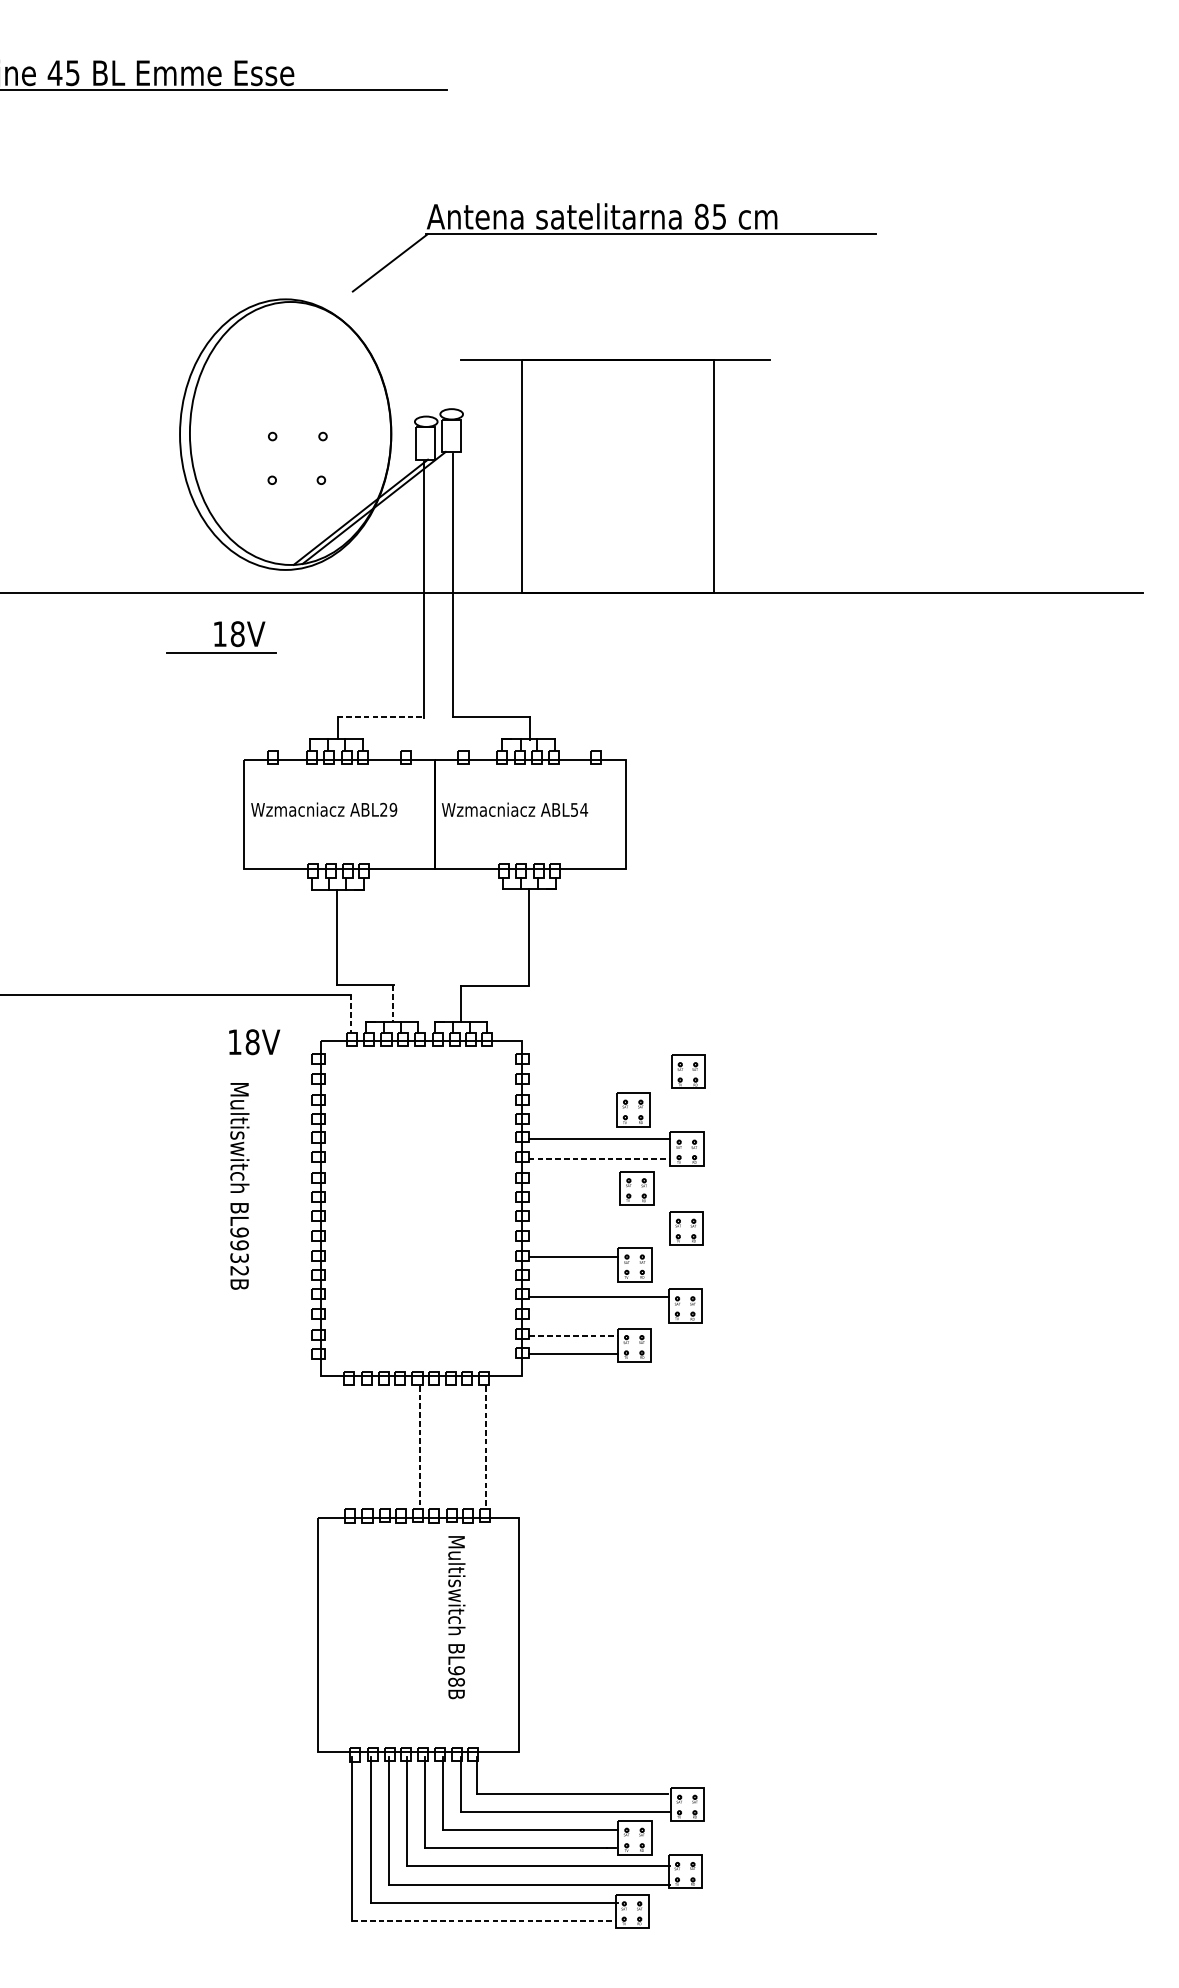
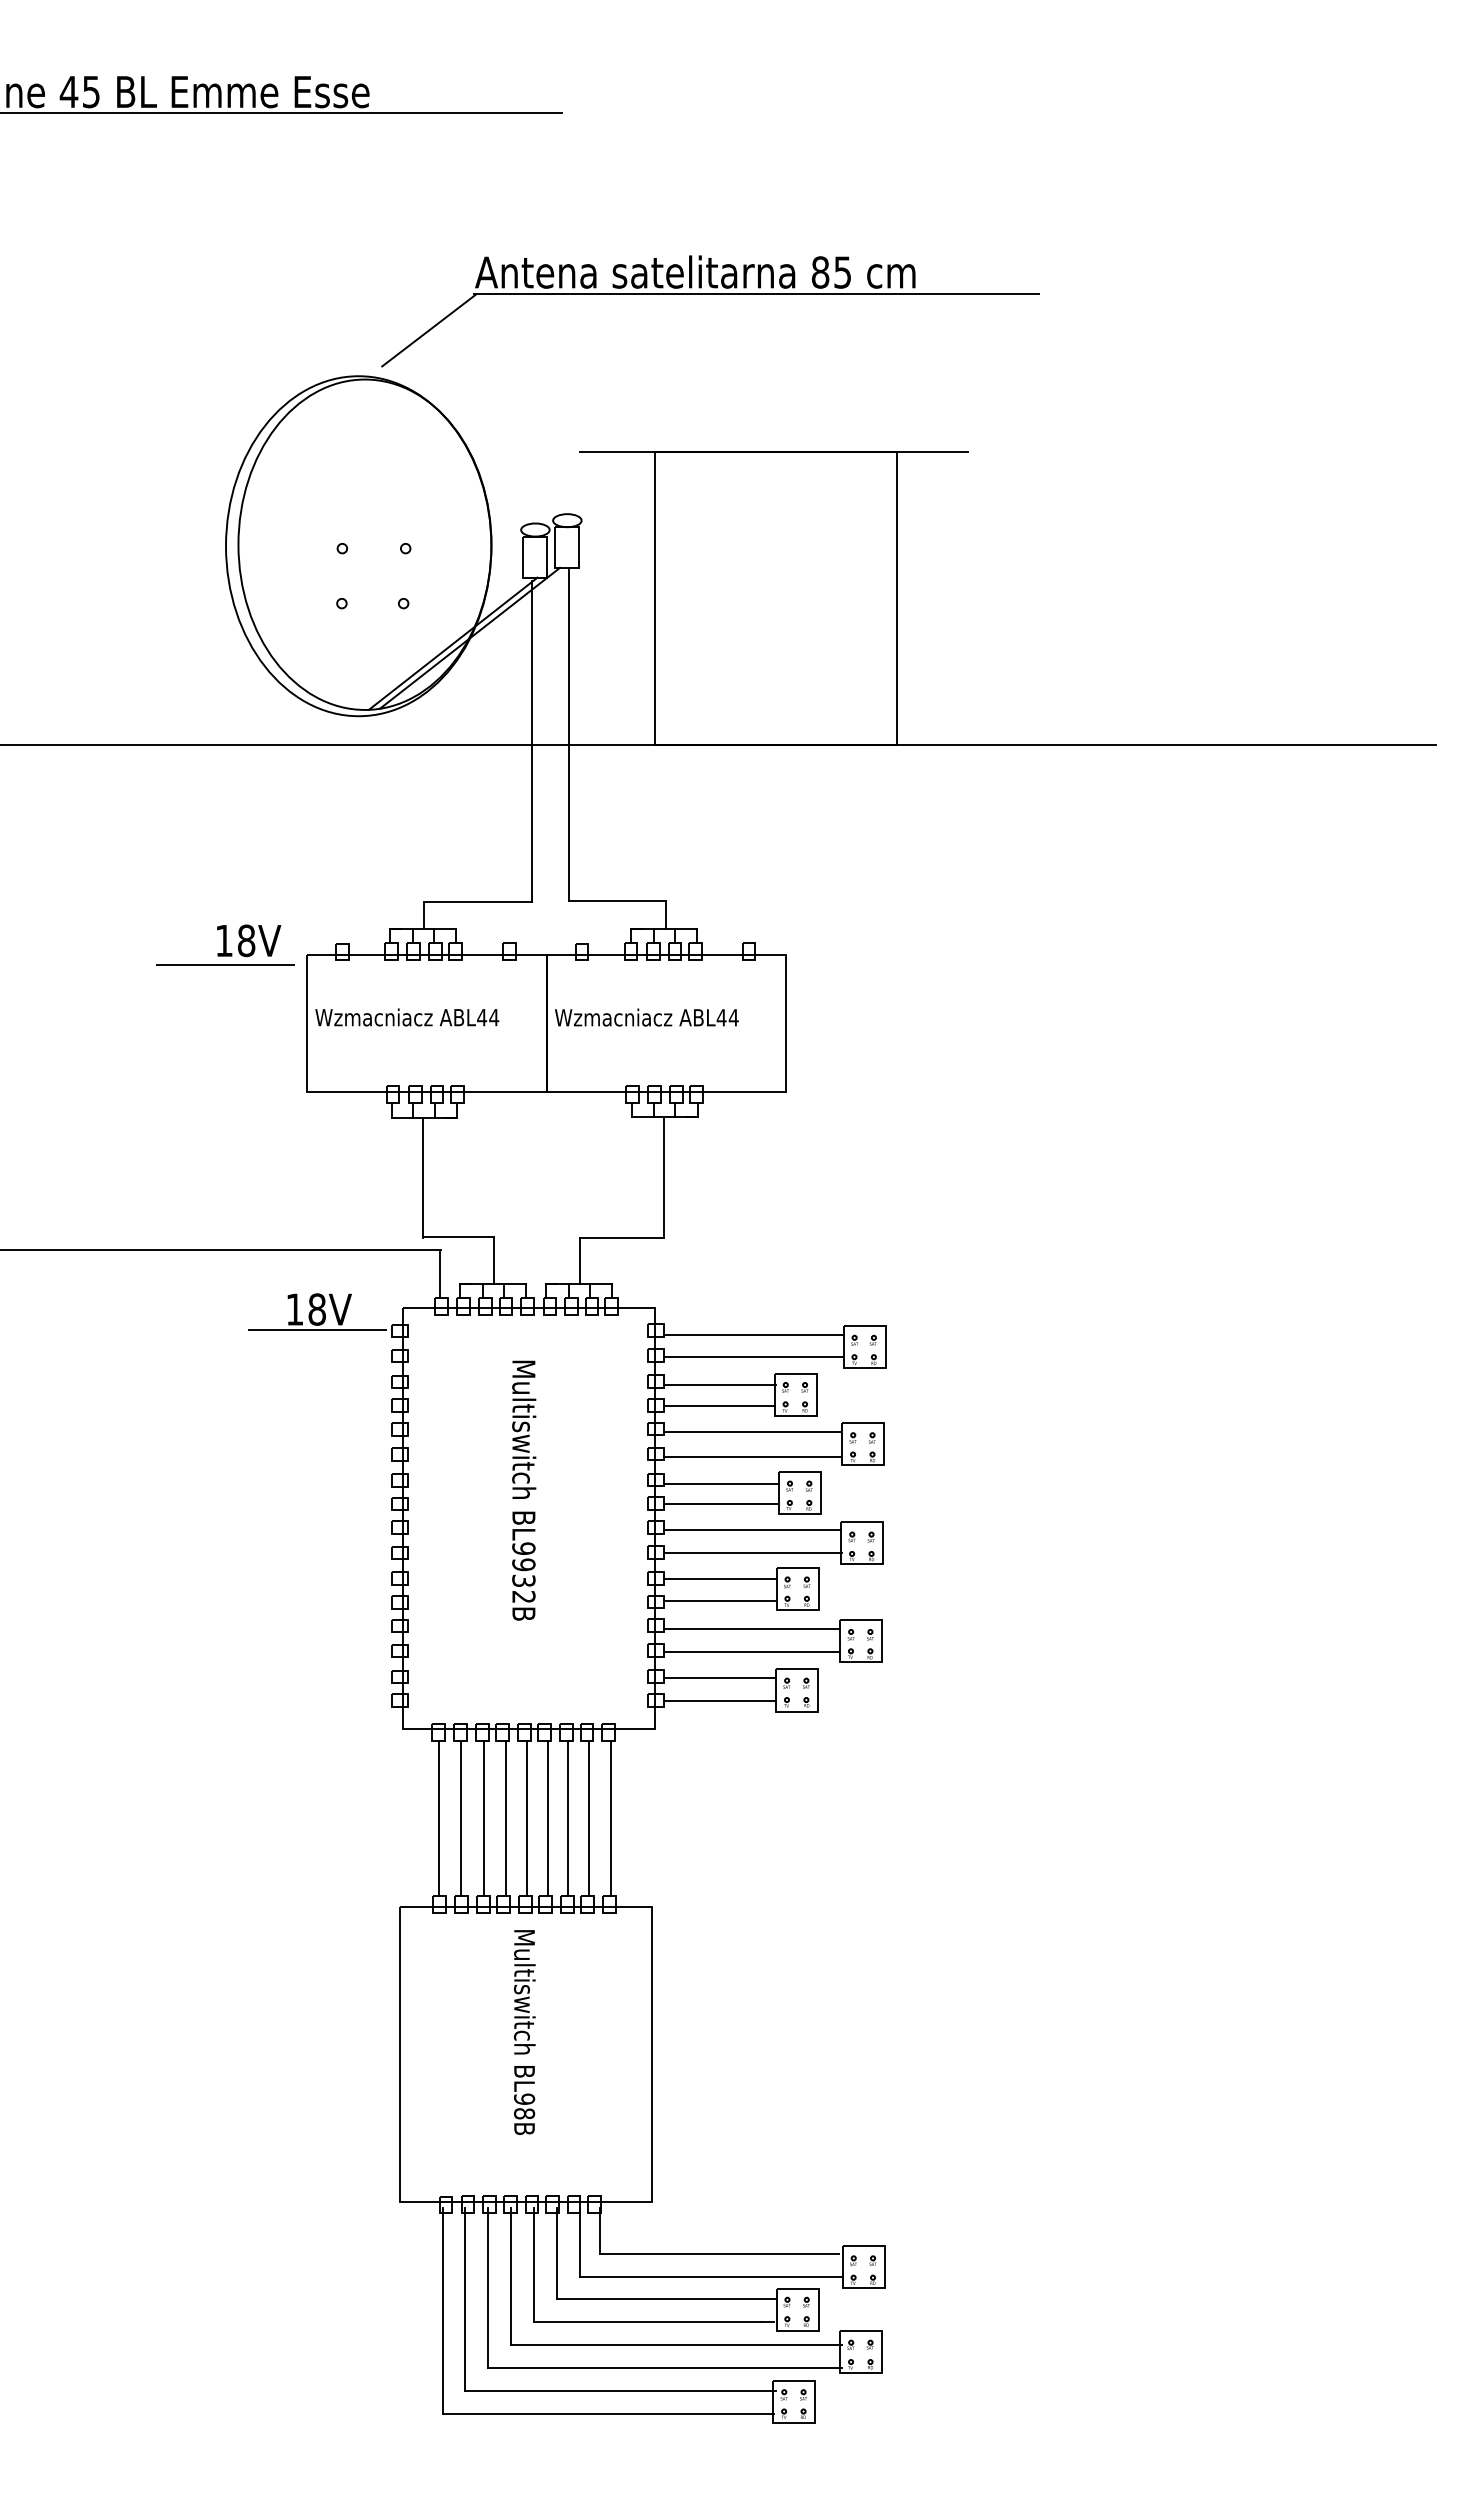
part: (614, 234) -> (710, 294), moved
part: (220, 637) -> (225, 944), moved
line: (380, 717) -> (478, 901), dashed -> solid
text: (388, 809) -> (488, 1017), ABL29 -> ABL44
text: (574, 809) -> (721, 1017), ABL54 -> ABL44
line: (393, 1003) -> (494, 1261), dashed -> solid
line: (350, 1013) -> (440, 1273), dashed -> solid
line: (252, 1058) -> (316, 1329), added
line: (599, 1062) -> (753, 1334), added
line: (599, 1079) -> (753, 1356), added
line: (572, 1101) -> (719, 1384), added
line: (572, 1118) -> (719, 1405), added
line: (599, 1159) -> (753, 1456), dashed -> solid
line: (574, 1180) -> (721, 1483), added
text: (240, 1186) -> (524, 1490), moved
line: (574, 1196) -> (721, 1503), added
line: (599, 1218) -> (752, 1530), added
line: (599, 1235) -> (753, 1552), added
line: (572, 1274) -> (719, 1601), added
line: (599, 1315) -> (752, 1652), added
line: (573, 1335) -> (720, 1678), dashed -> solid
line: (384, 1446) -> (483, 1817), added
line: (403, 1446) -> (506, 1817), added
line: (367, 1447) -> (461, 1818), added
line: (419, 1447) -> (527, 1818), dashed -> solid
line: (436, 1447) -> (548, 1818), added
line: (452, 1447) -> (568, 1818), added
line: (469, 1447) -> (589, 1818), added
line: (349, 1448) -> (438, 1819), added
line: (486, 1448) -> (610, 1819), dashed -> solid
text: (456, 1617) -> (524, 2032), moved
line: (484, 1920) -> (608, 2413), dashed -> solid

